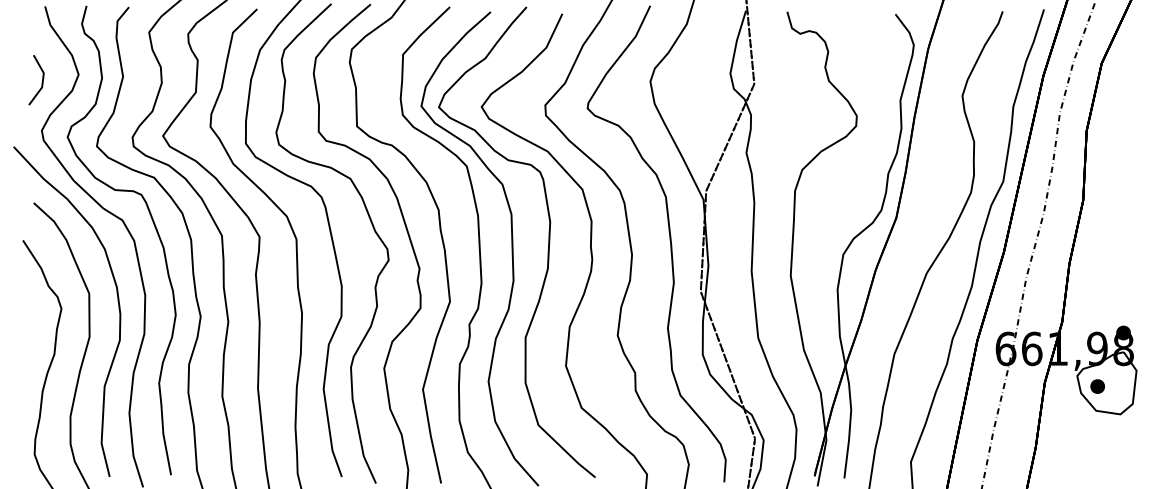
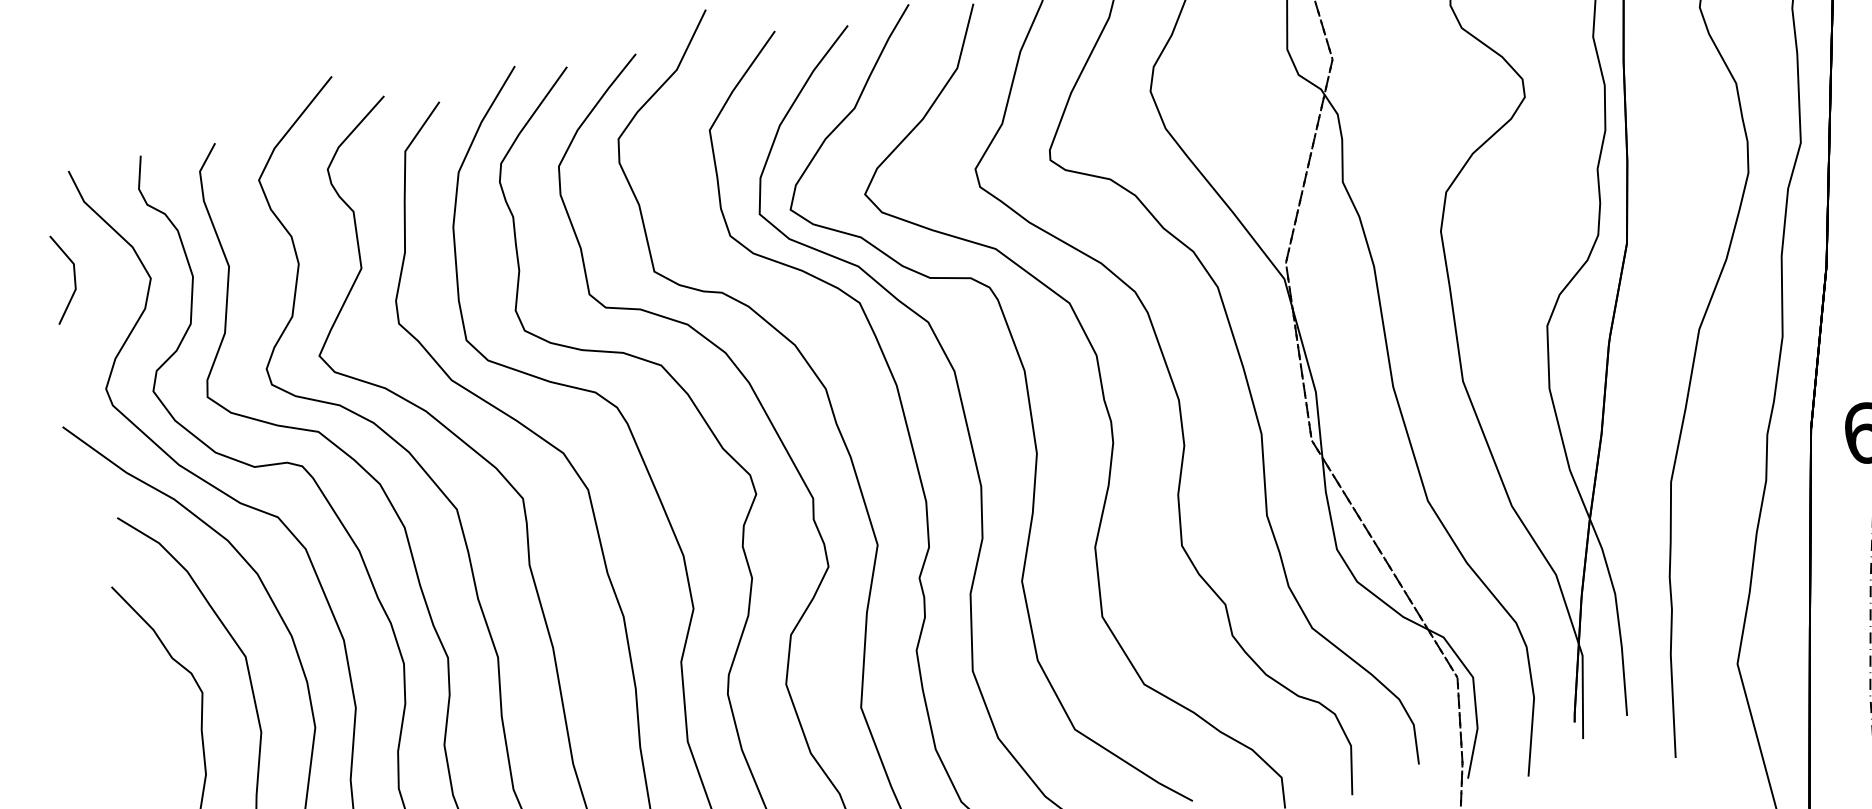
line: (41, 81) -> (72, 279), moved

